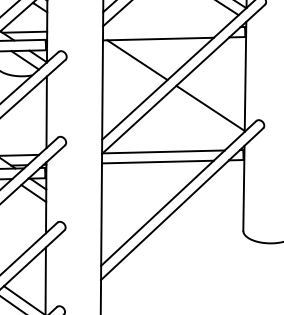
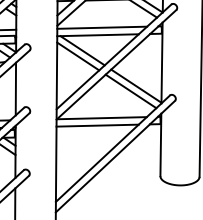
line: (164, 28) -> (102, 27), added
line: (131, 67) -> (78, 56), added
line: (202, 115) -> (130, 91), added

